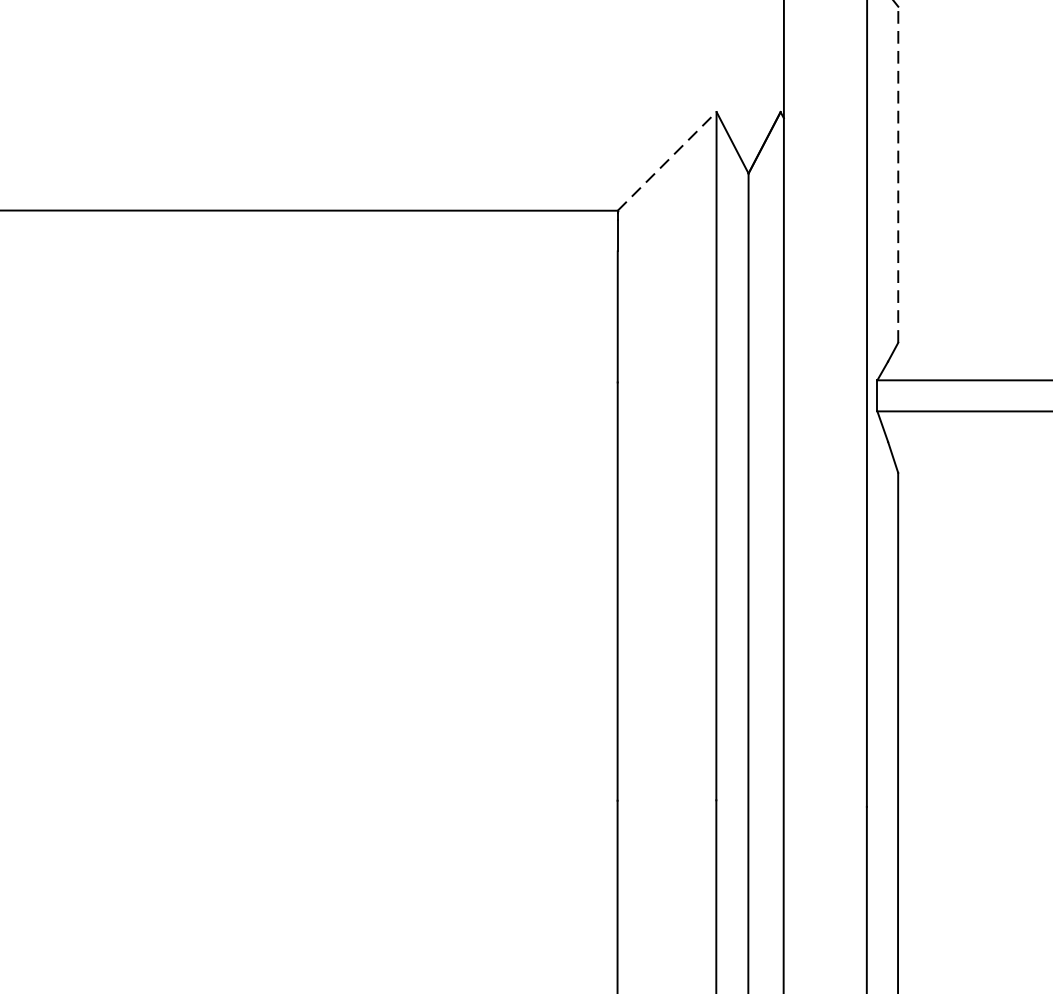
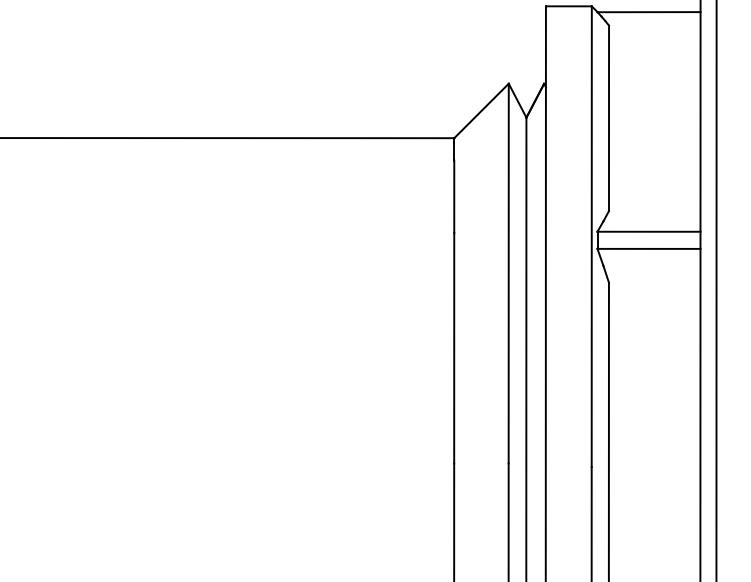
line: (667, 160) -> (481, 110), dashed -> solid
line: (899, 175) -> (609, 118), dashed -> solid

